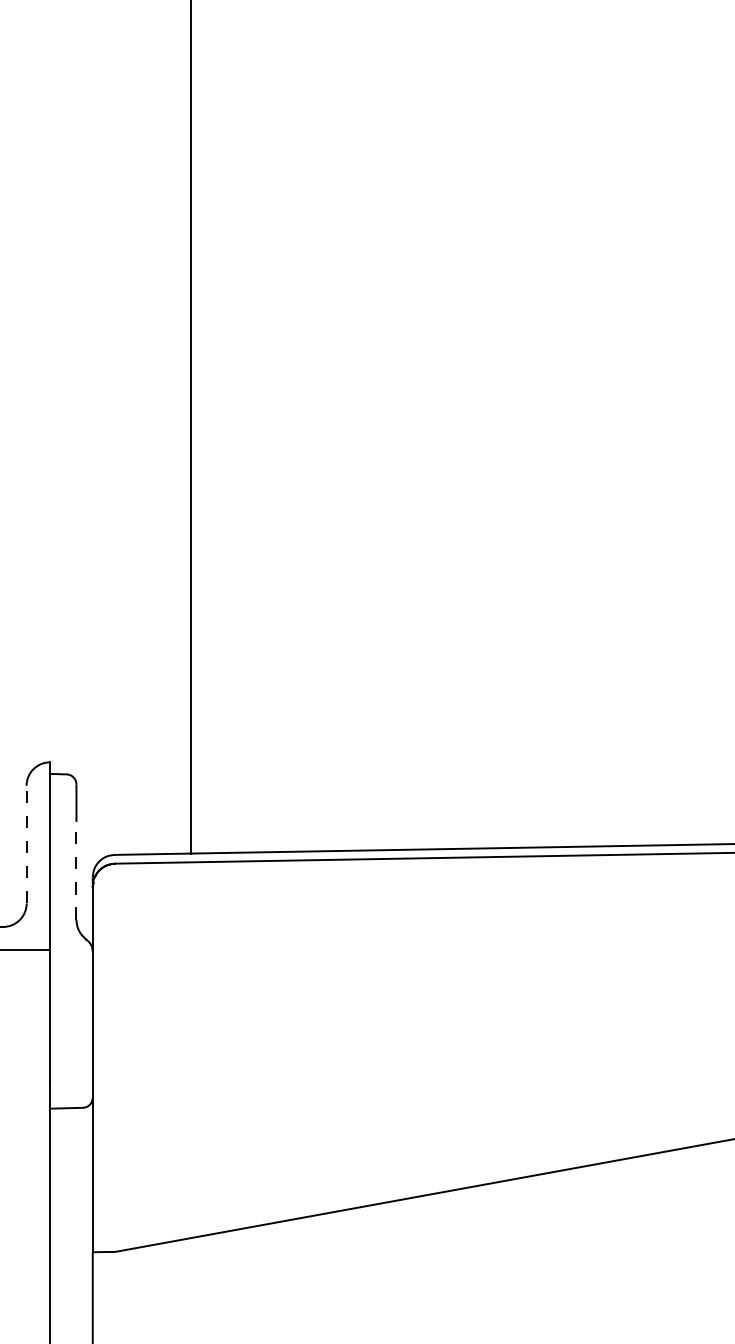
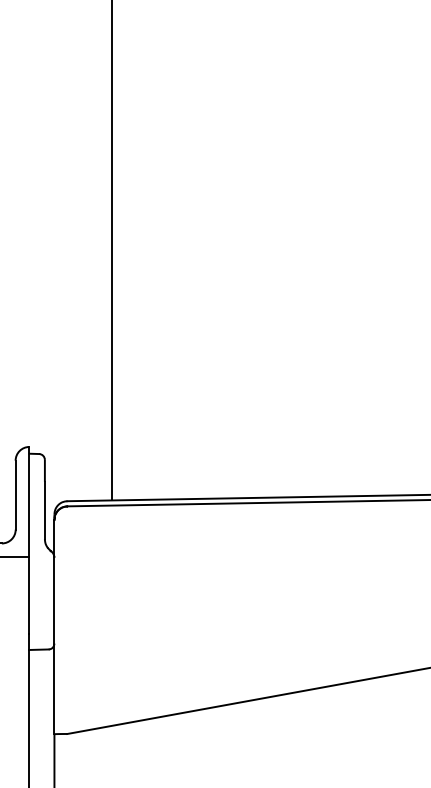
line: (26, 843) -> (15, 494), dashed -> solid
line: (75, 870) -> (44, 510), dashed -> solid

